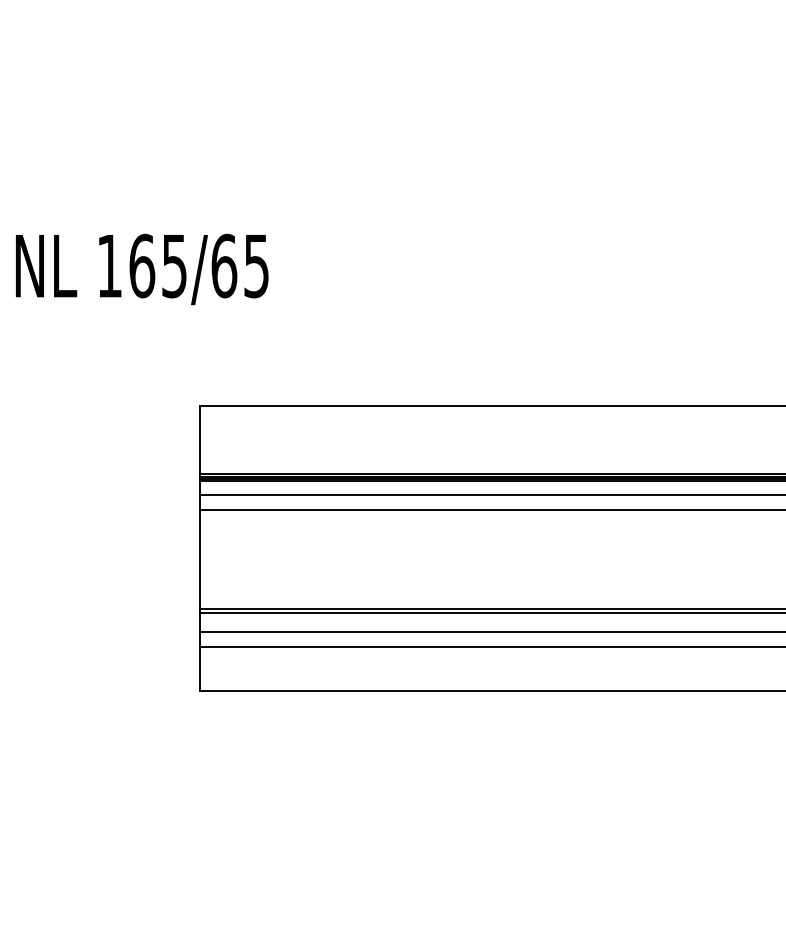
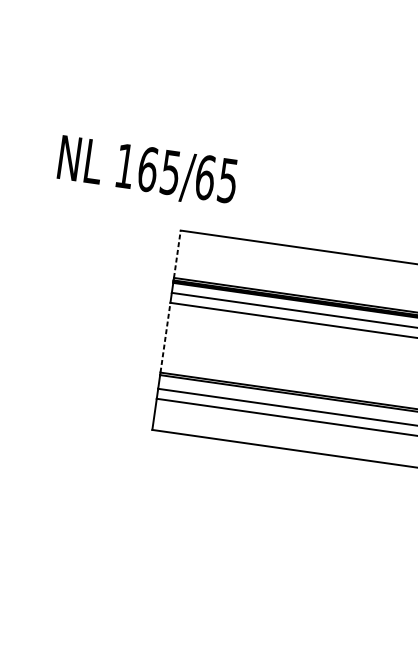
text: (142, 269) -> (147, 171), moved
line: (200, 440) -> (177, 254), solid -> dashed
line: (200, 559) -> (165, 337), solid -> dashed

